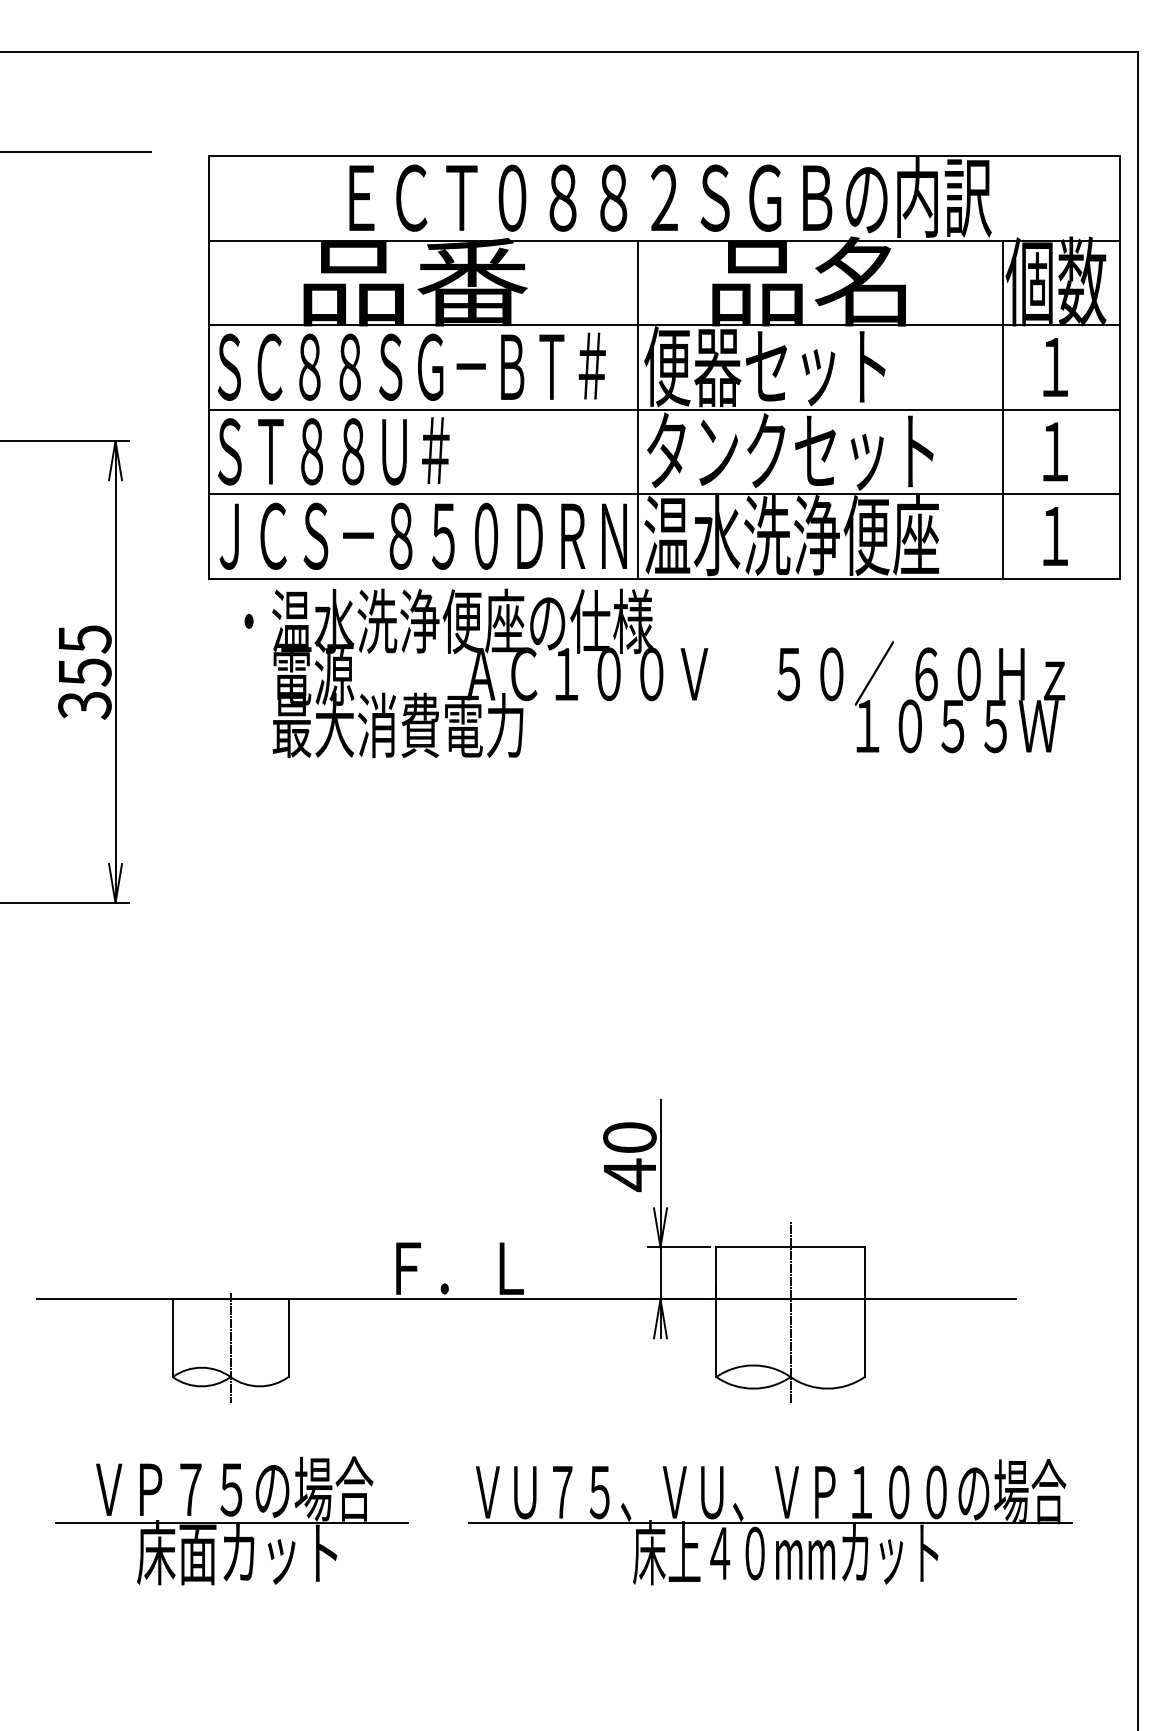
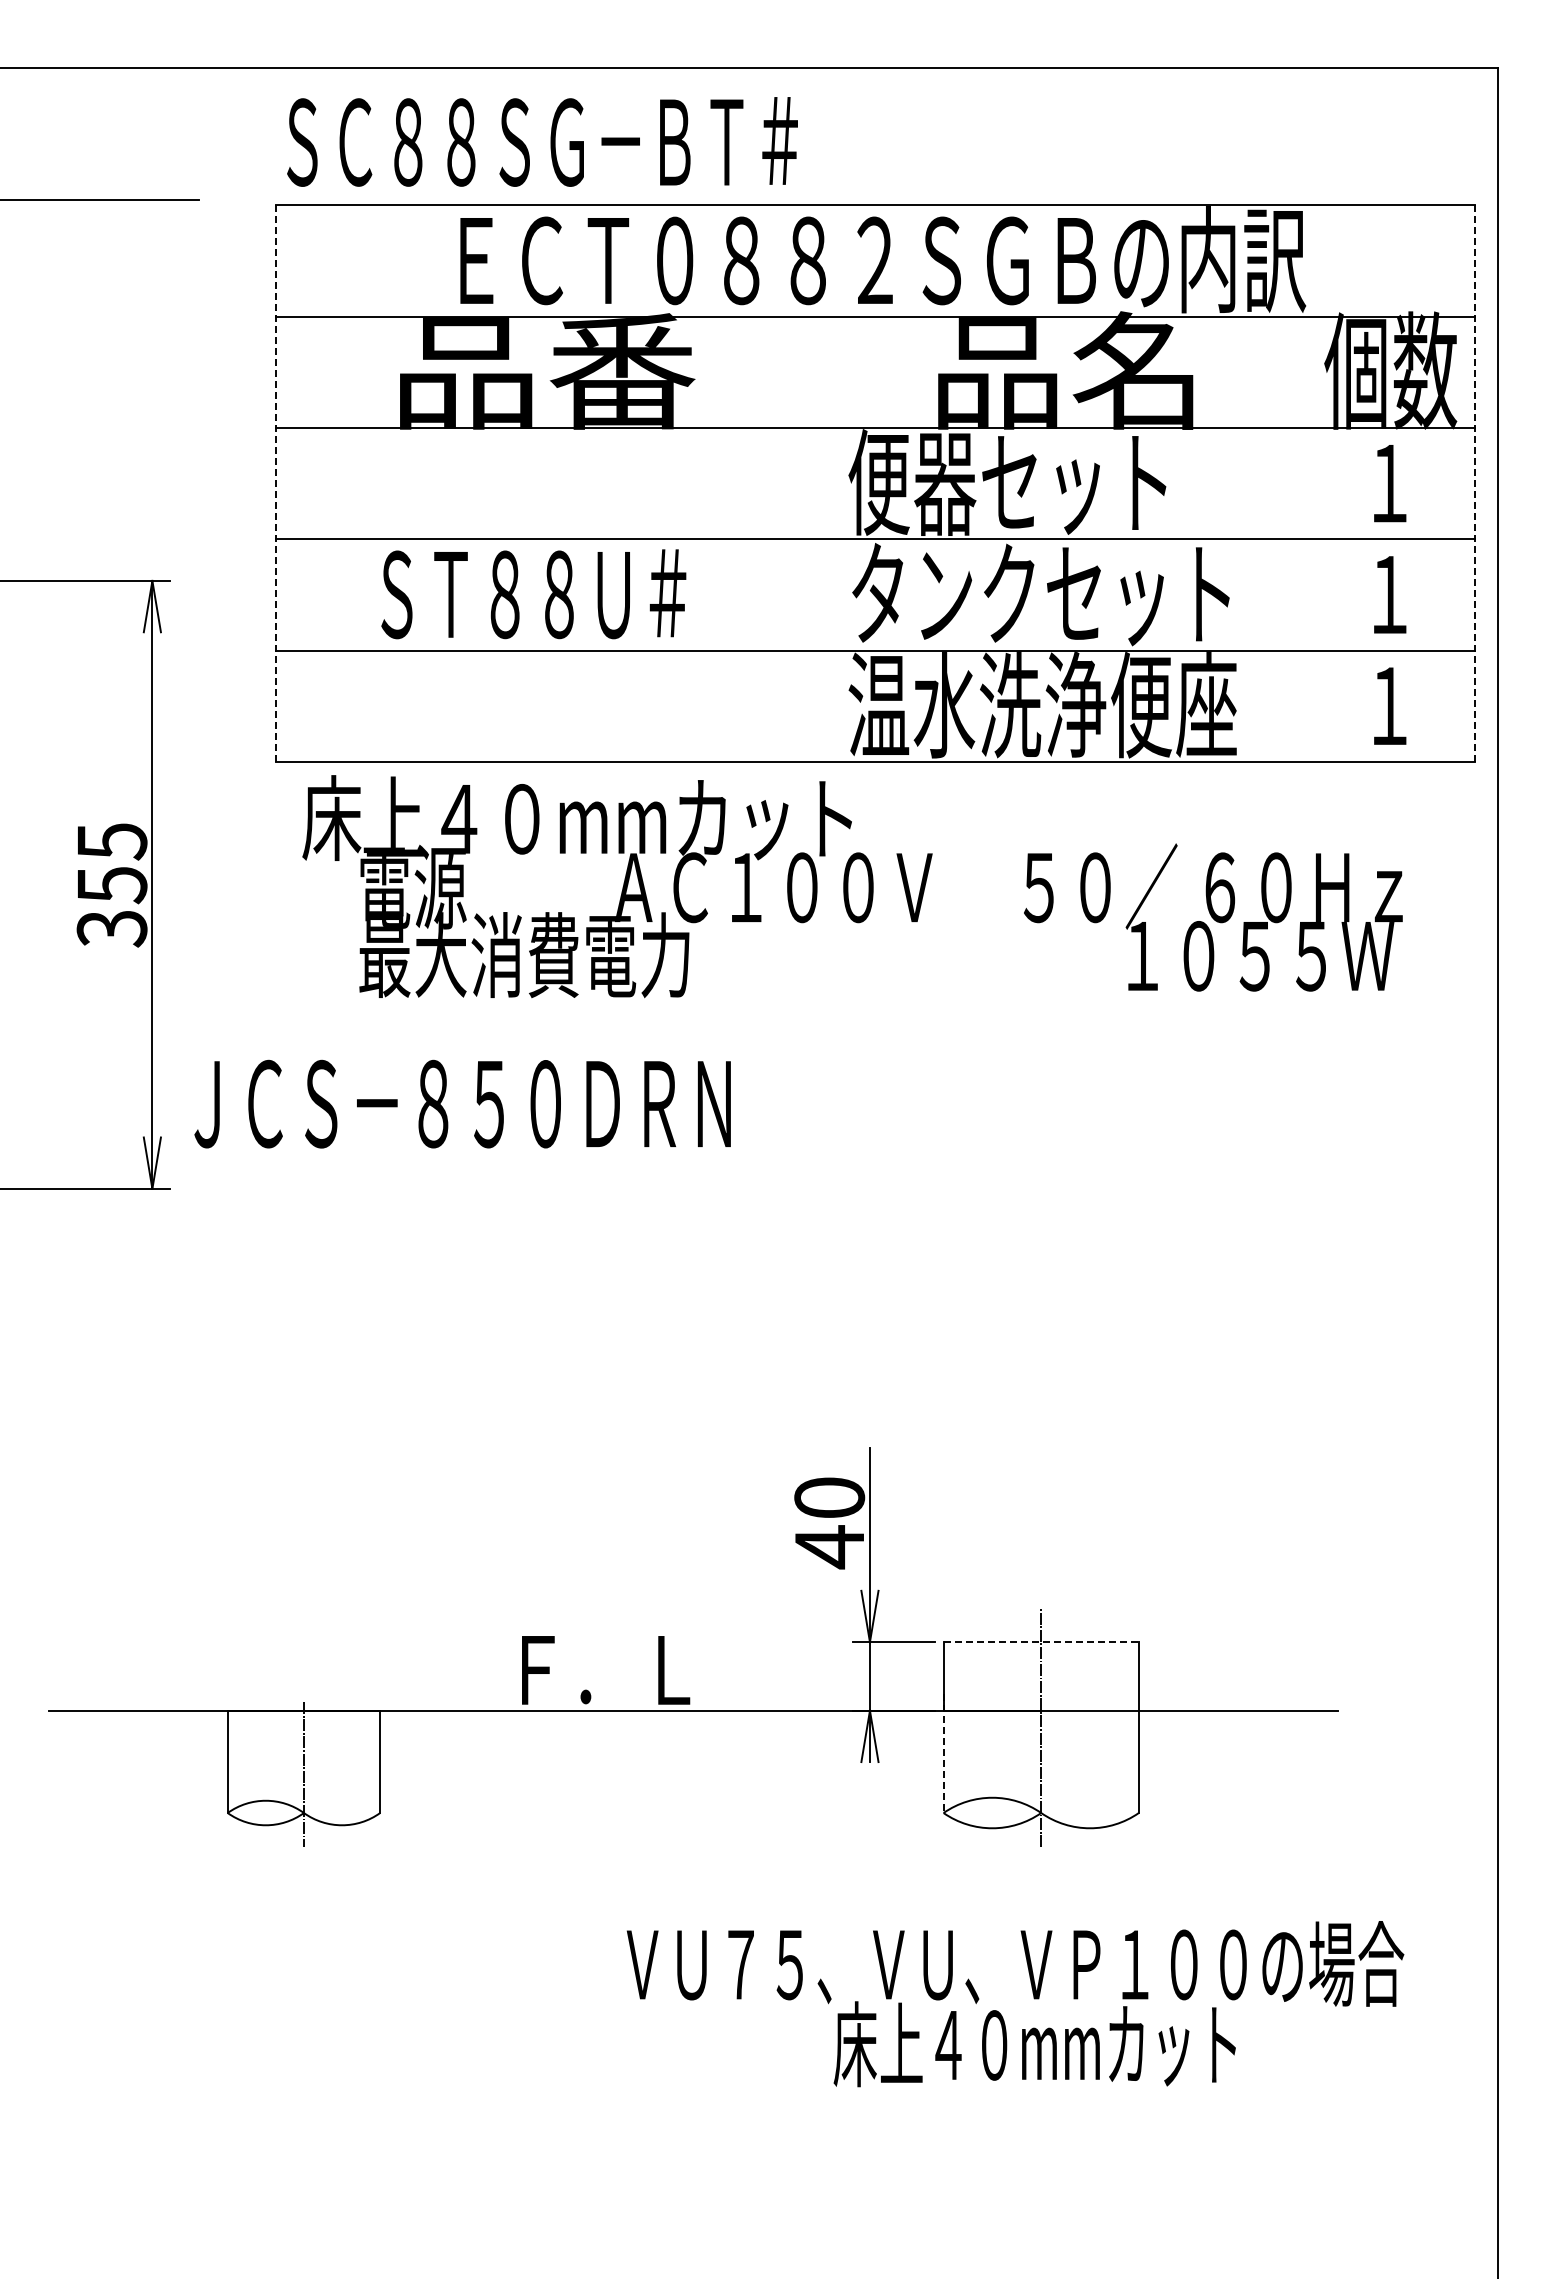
text: (411, 366) -> (542, 141), moved
line: (1119, 367) -> (1474, 483), solid -> dashed
line: (209, 368) -> (275, 484), solid -> dashed
line: (638, 409) -> (840, 538), removed
line: (1002, 409) -> (1320, 538), removed
text: (333, 451) -> (533, 594), moved
text: (423, 535) -> (462, 1103), moved
text: (441, 621) -> (581, 818), ・温水洗浄便座の仕様 -> 床上４０mmカット
line: (790, 1247) -> (1041, 1642), solid -> dashed
line: (716, 1331) -> (943, 1753), solid -> dashed
part: (231, 1520) -> (305, 2002), removed
line: (770, 1523) -> (1014, 2005), removed

